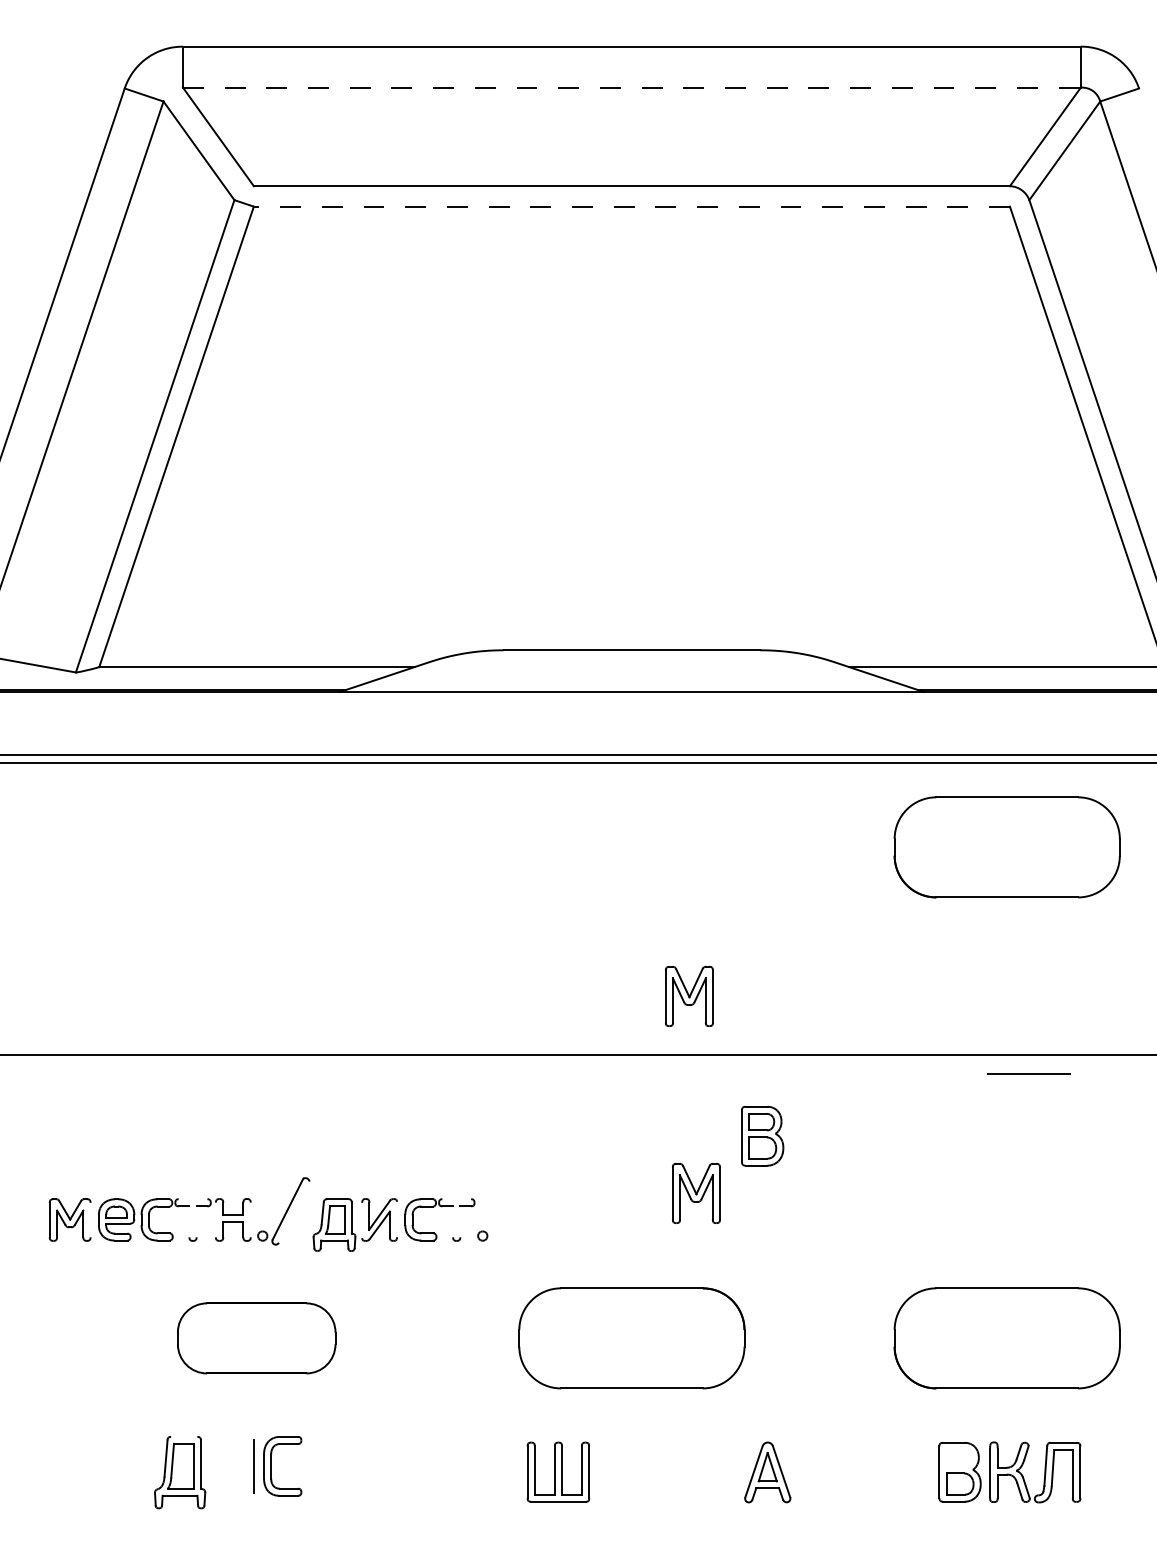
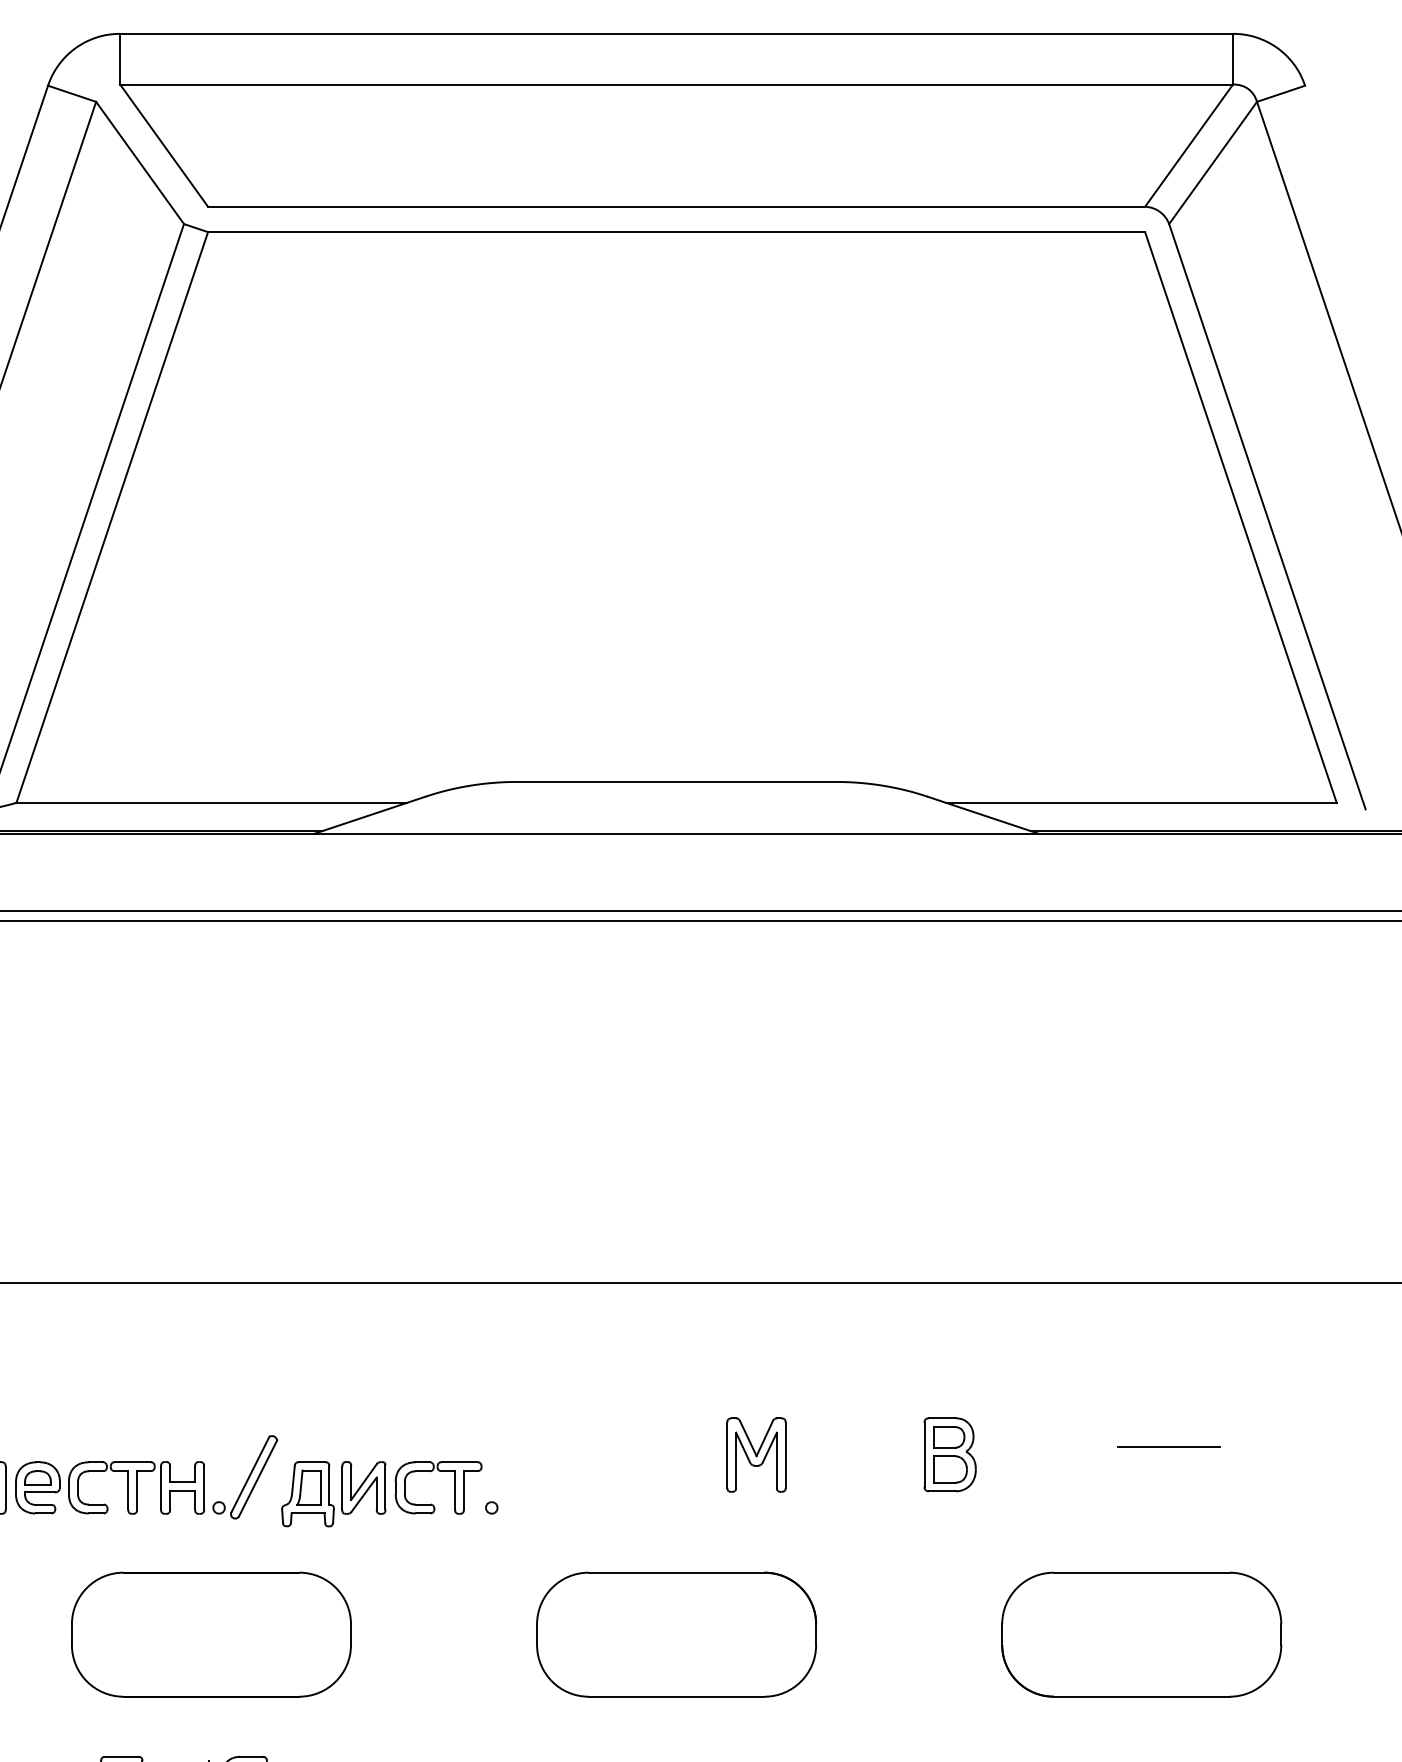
line: (631, 87) -> (676, 84), dashed -> solid
line: (631, 206) -> (676, 231), dashed -> solid
part: (1006, 847) -> (1140, 1026), removed
part: (689, 996) -> (747, 1211), removed
line: (1028, 1073) -> (1168, 1446), moved
part: (762, 1136) -> (949, 1455), moved
line: (192, 1199) -> (132, 1462), added
line: (456, 1199) -> (459, 1462), added
line: (293, 1211) -> (257, 1477), added
line: (90, 1219) -> (5, 1487), added
line: (215, 1219) -> (160, 1487), added
line: (250, 1219) -> (203, 1487), added
line: (397, 1219) -> (386, 1487), added
line: (362, 1220) -> (342, 1488), added
line: (189, 1221) -> (128, 1489), added
line: (196, 1221) -> (136, 1489), added
line: (453, 1221) -> (455, 1489), added
line: (460, 1221) -> (464, 1489), added
part: (256, 1338) -> (211, 1634), size x1.43
line: (184, 1436) -> (122, 1756), added

